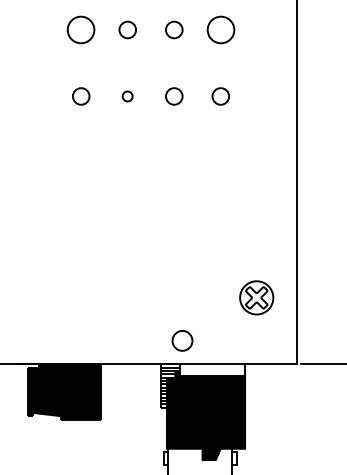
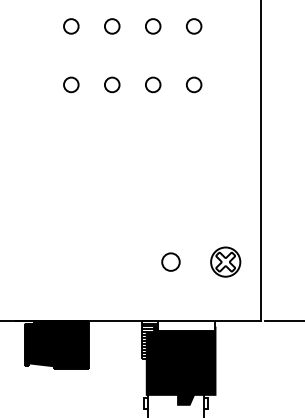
circle: (81, 29) -> (71, 26), size x0.62
circle: (220, 29) -> (193, 26), size x0.62
circle: (127, 96) -> (112, 84), size x1.67
circle: (182, 340) -> (170, 261), moved

